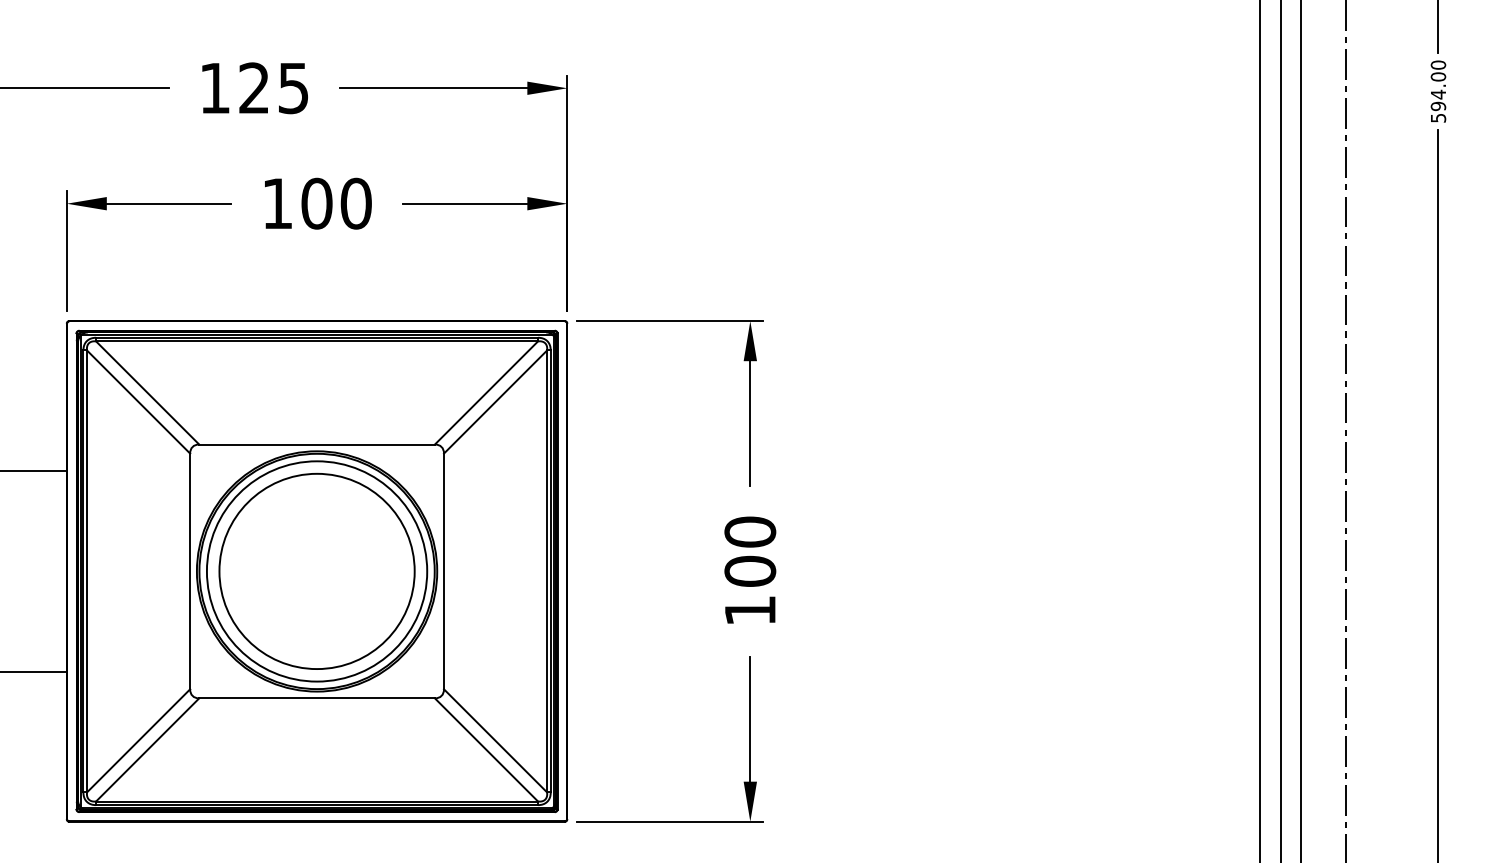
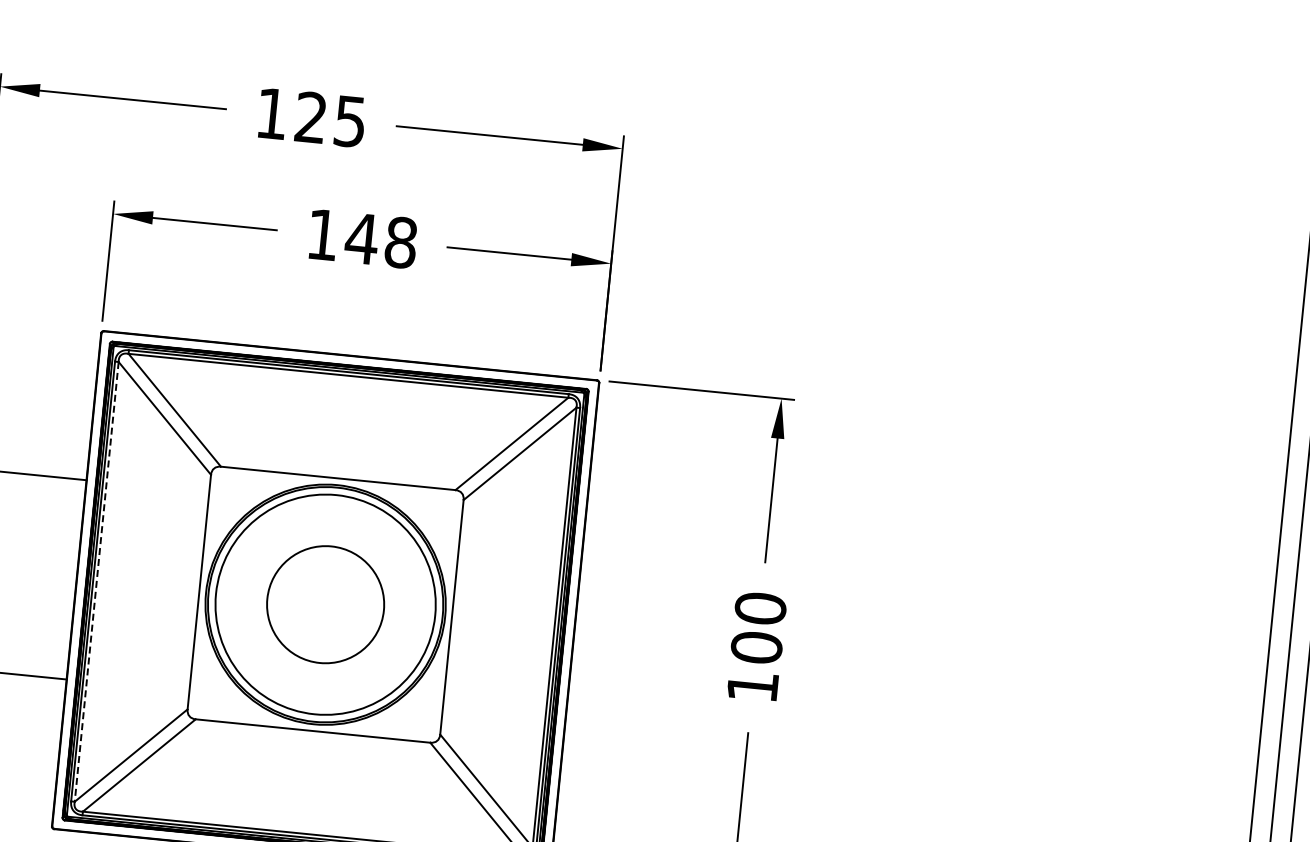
text: (335, 203) -> (380, 240), 100 -> 148
line: (87, 571) -> (97, 581), solid -> dashed
circle: (316, 571) -> (325, 604), size x0.6

